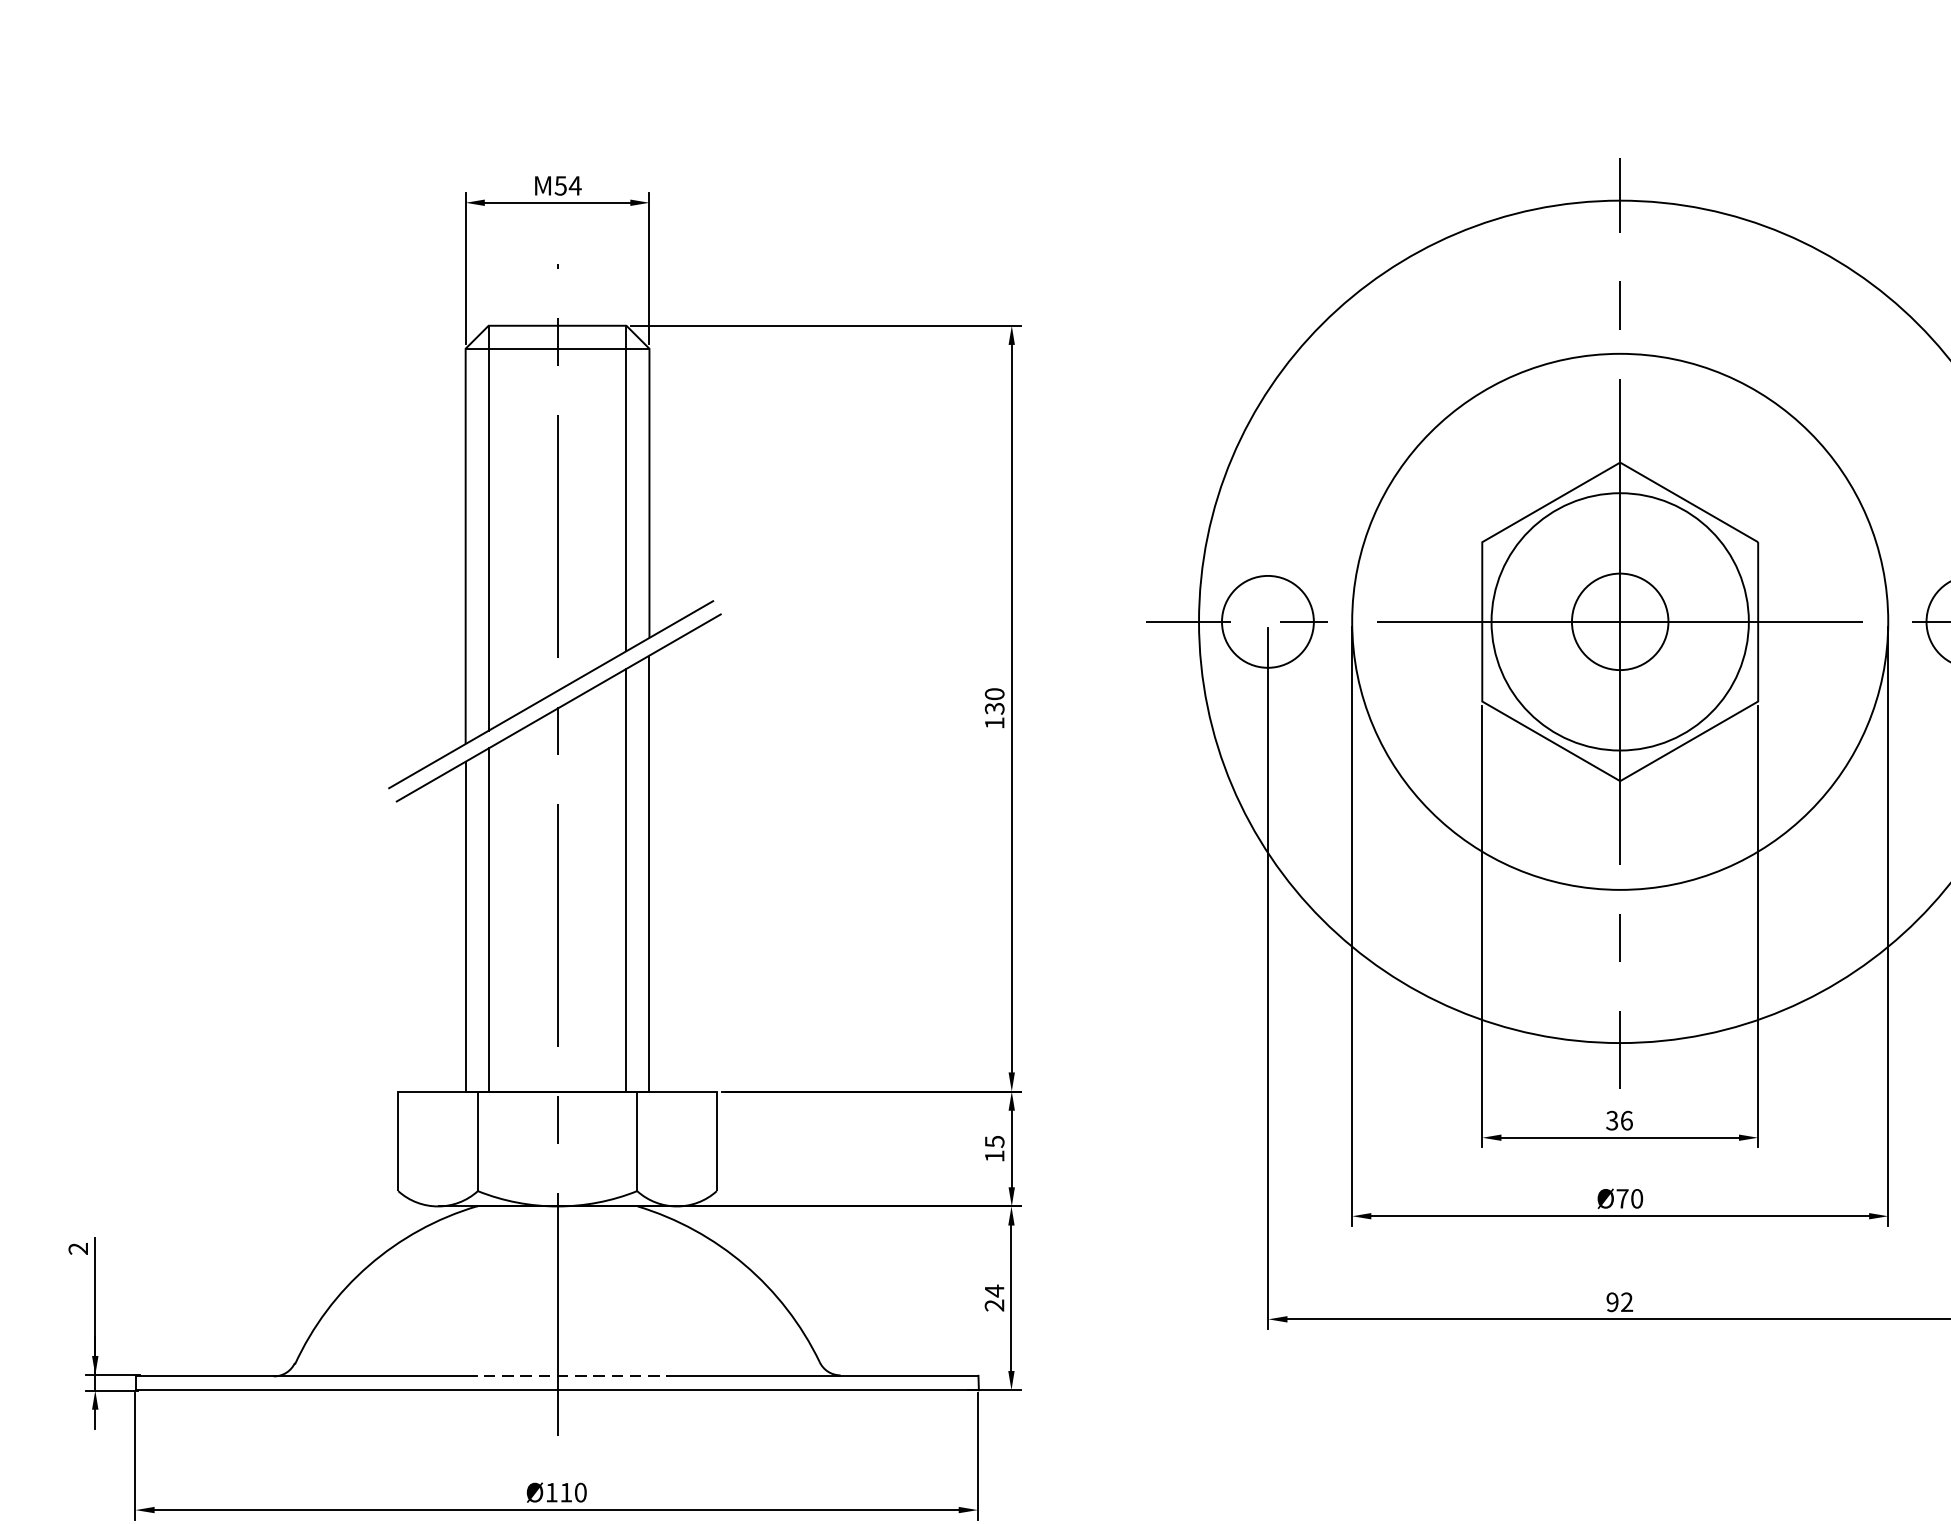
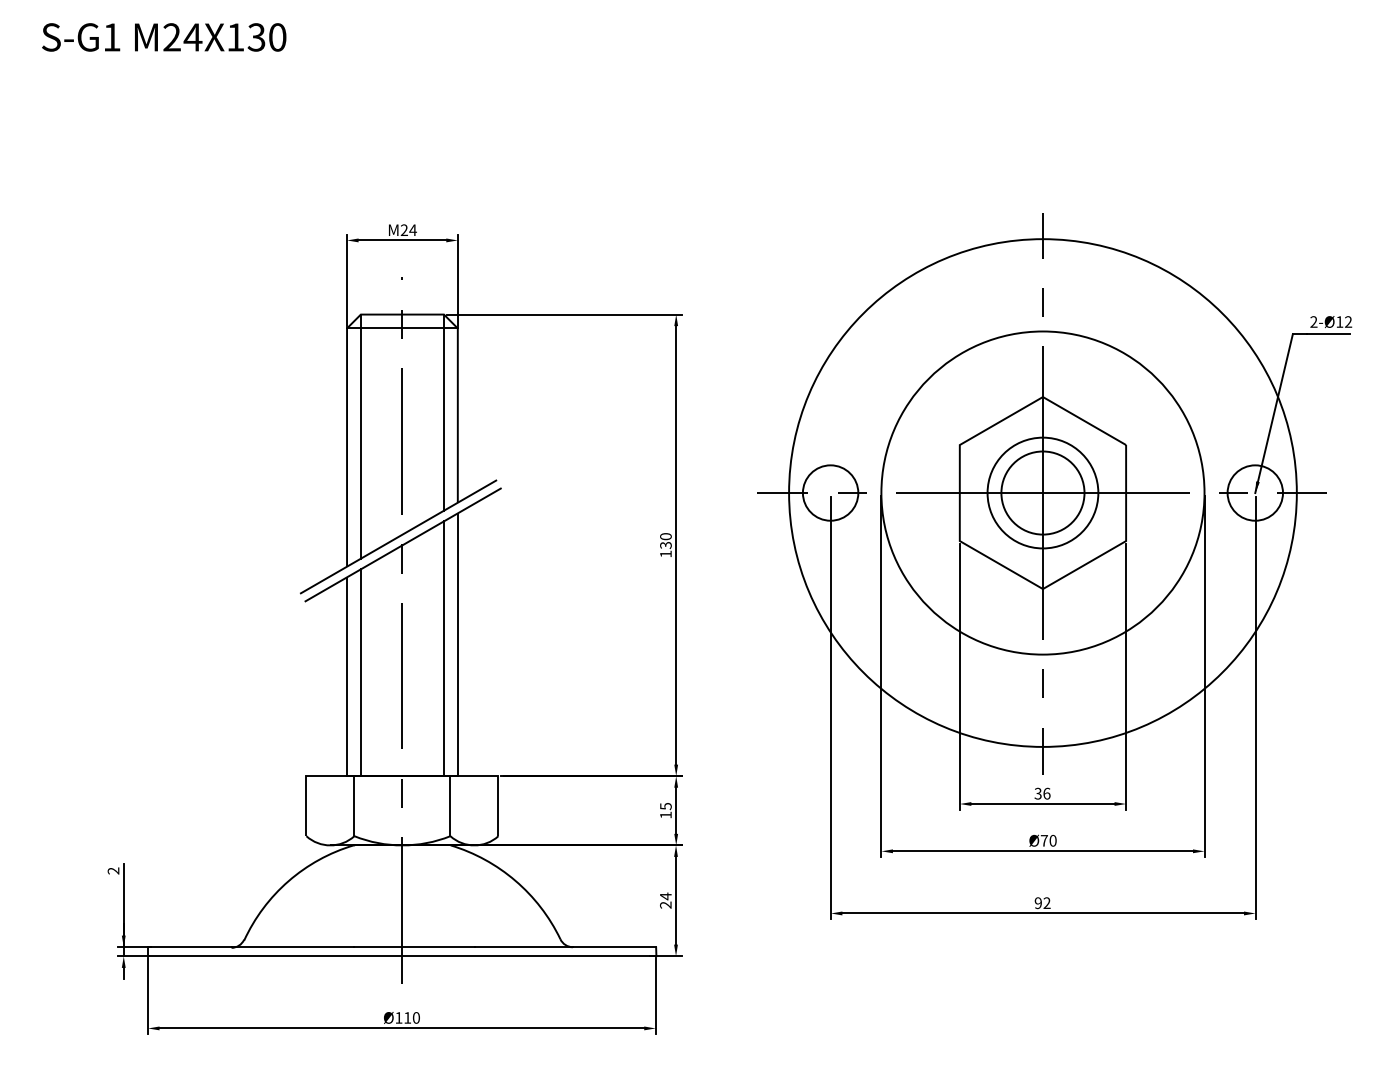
text: (559, 186) -> (403, 230), 54 -> 24
circle: (1619, 620) -> (1042, 492), size x0.71
circle: (1619, 620) -> (1042, 492), size x1.43
line: (577, 1375) -> (414, 947), dashed -> solid

